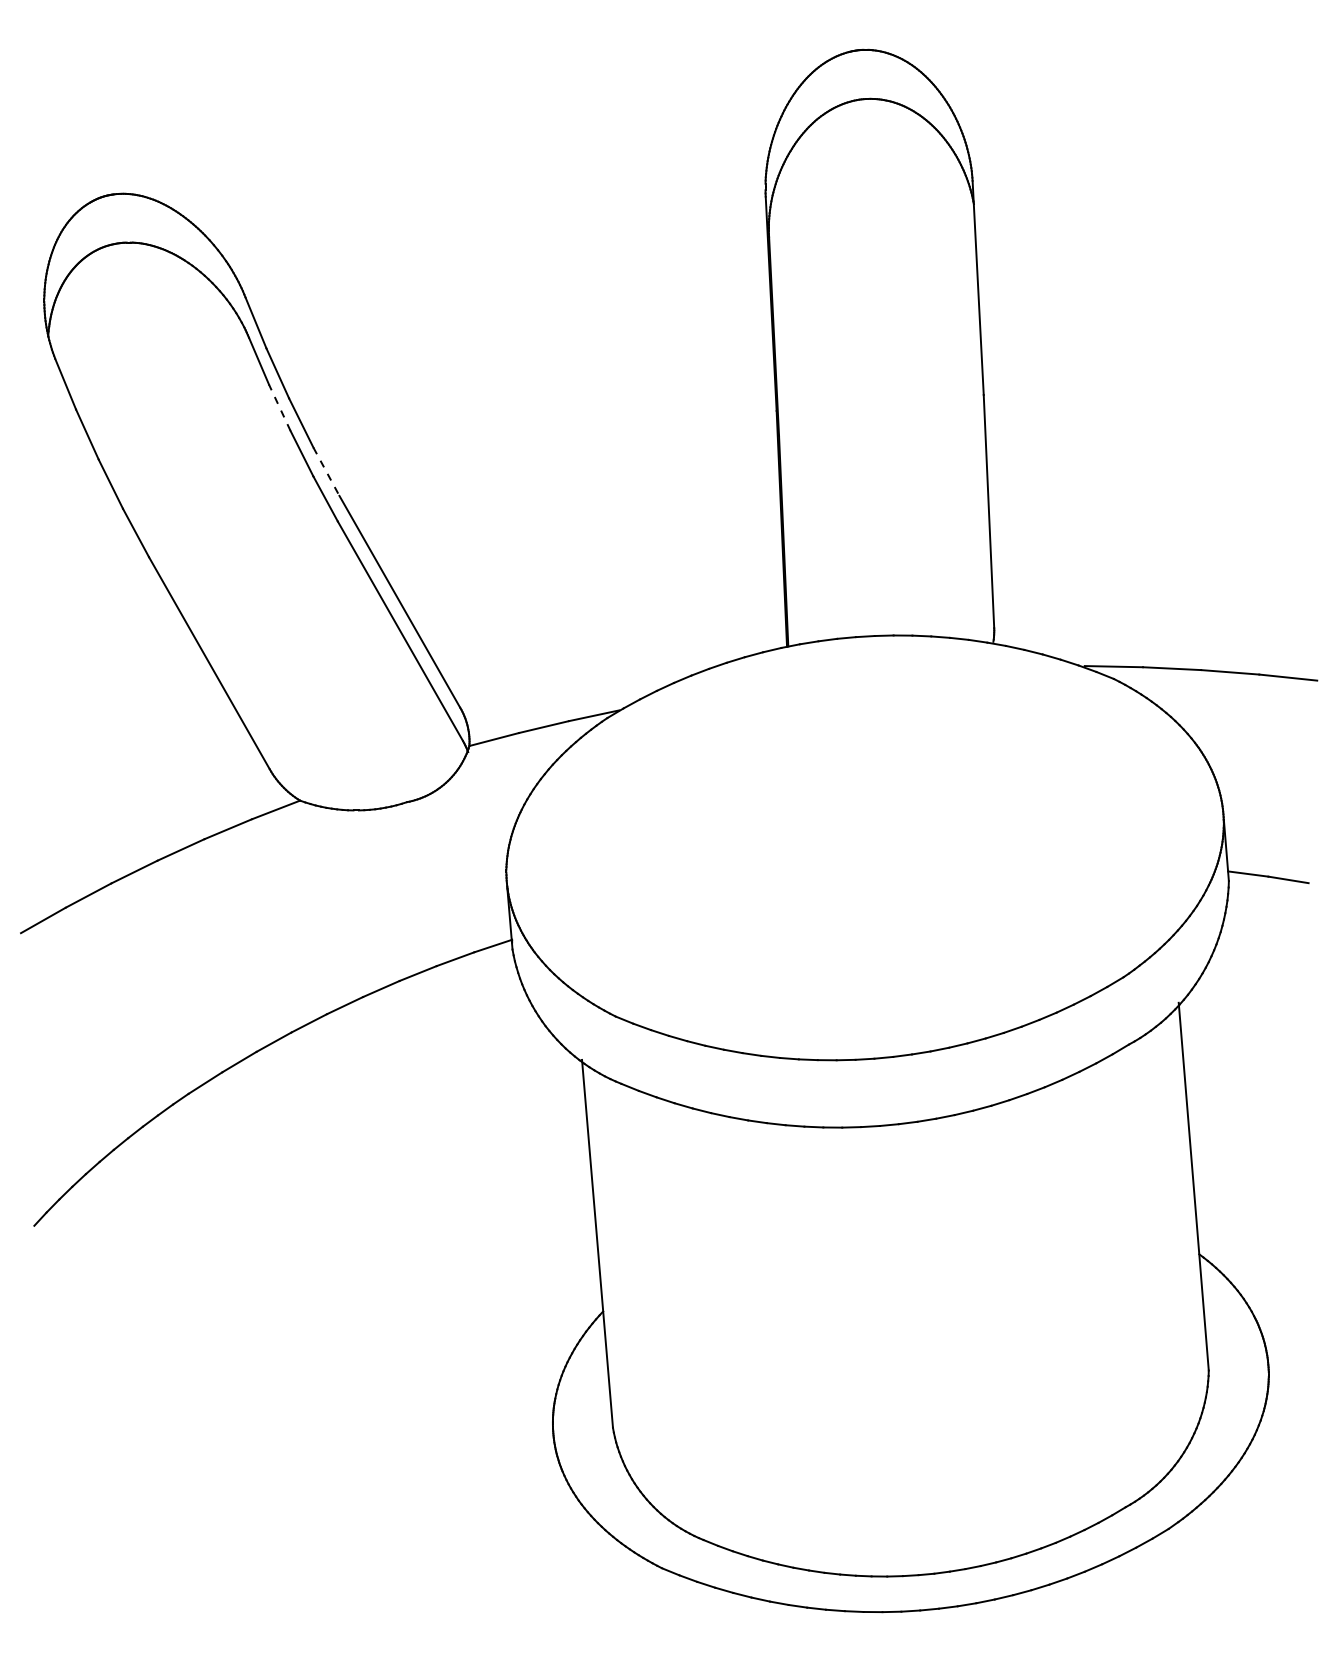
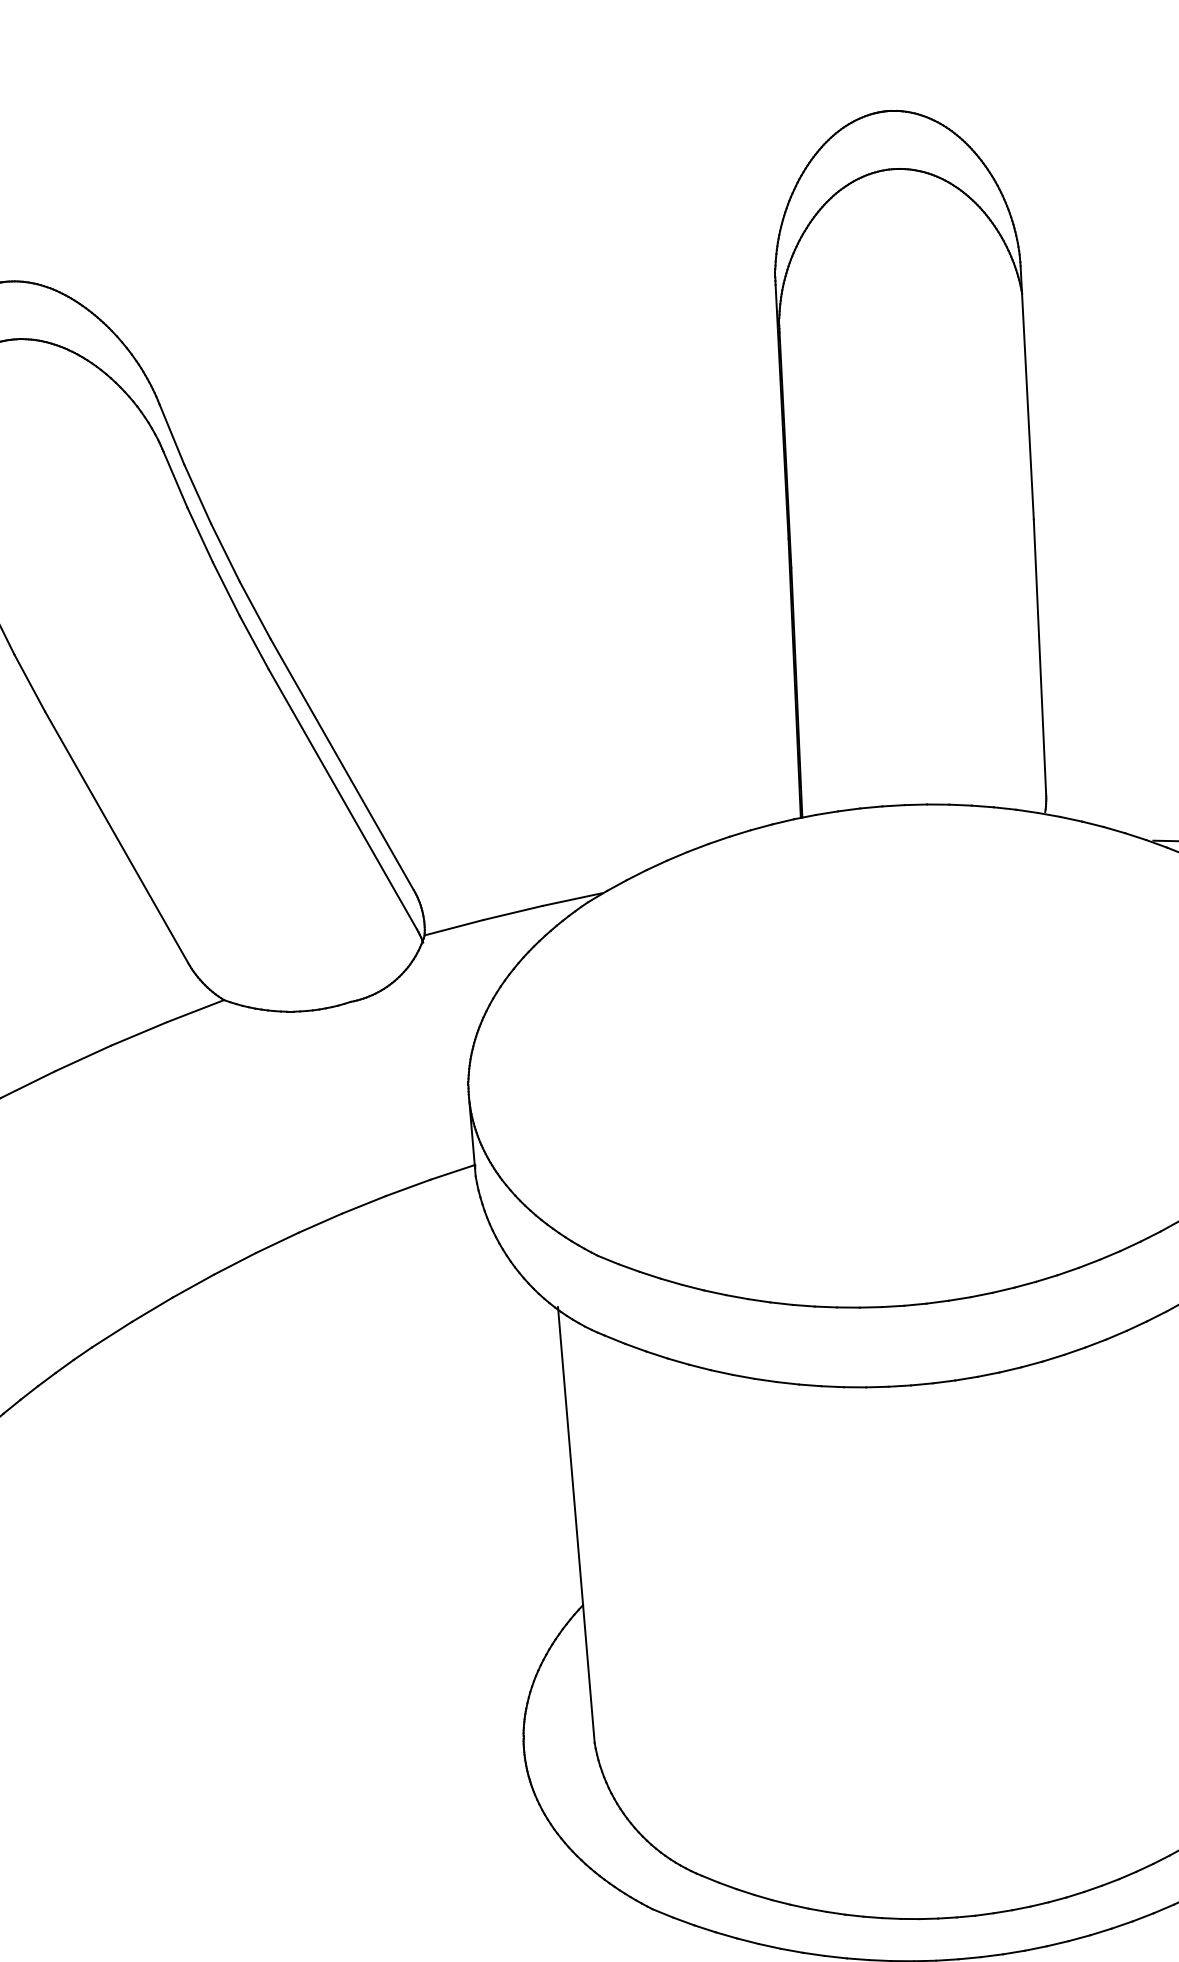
line: (279, 407) -> (199, 534), dashed -> solid
line: (326, 472) -> (255, 611), dashed -> solid

